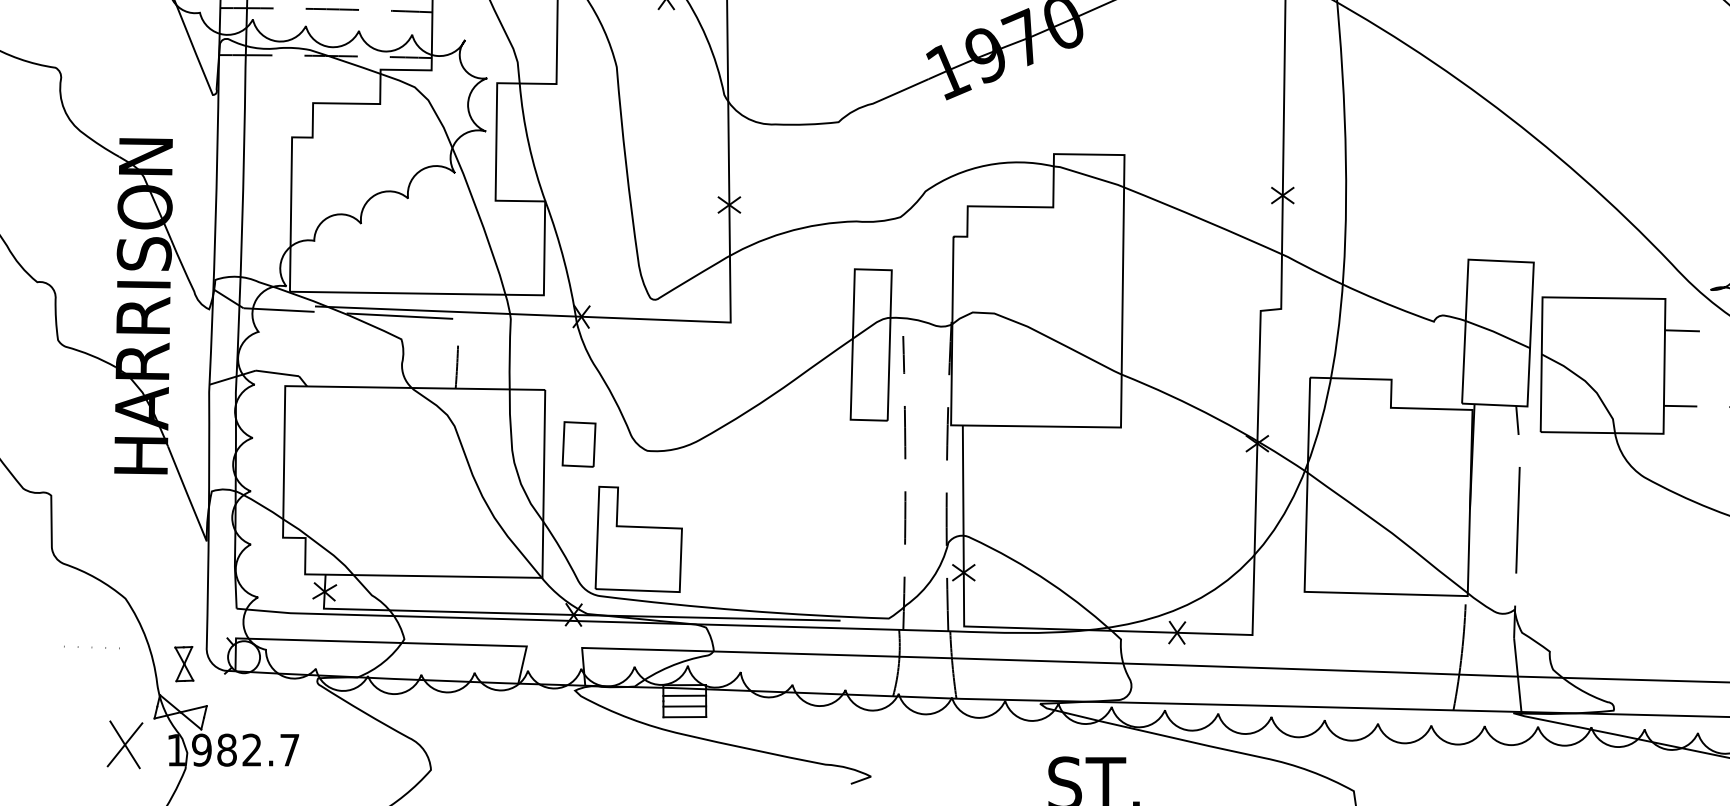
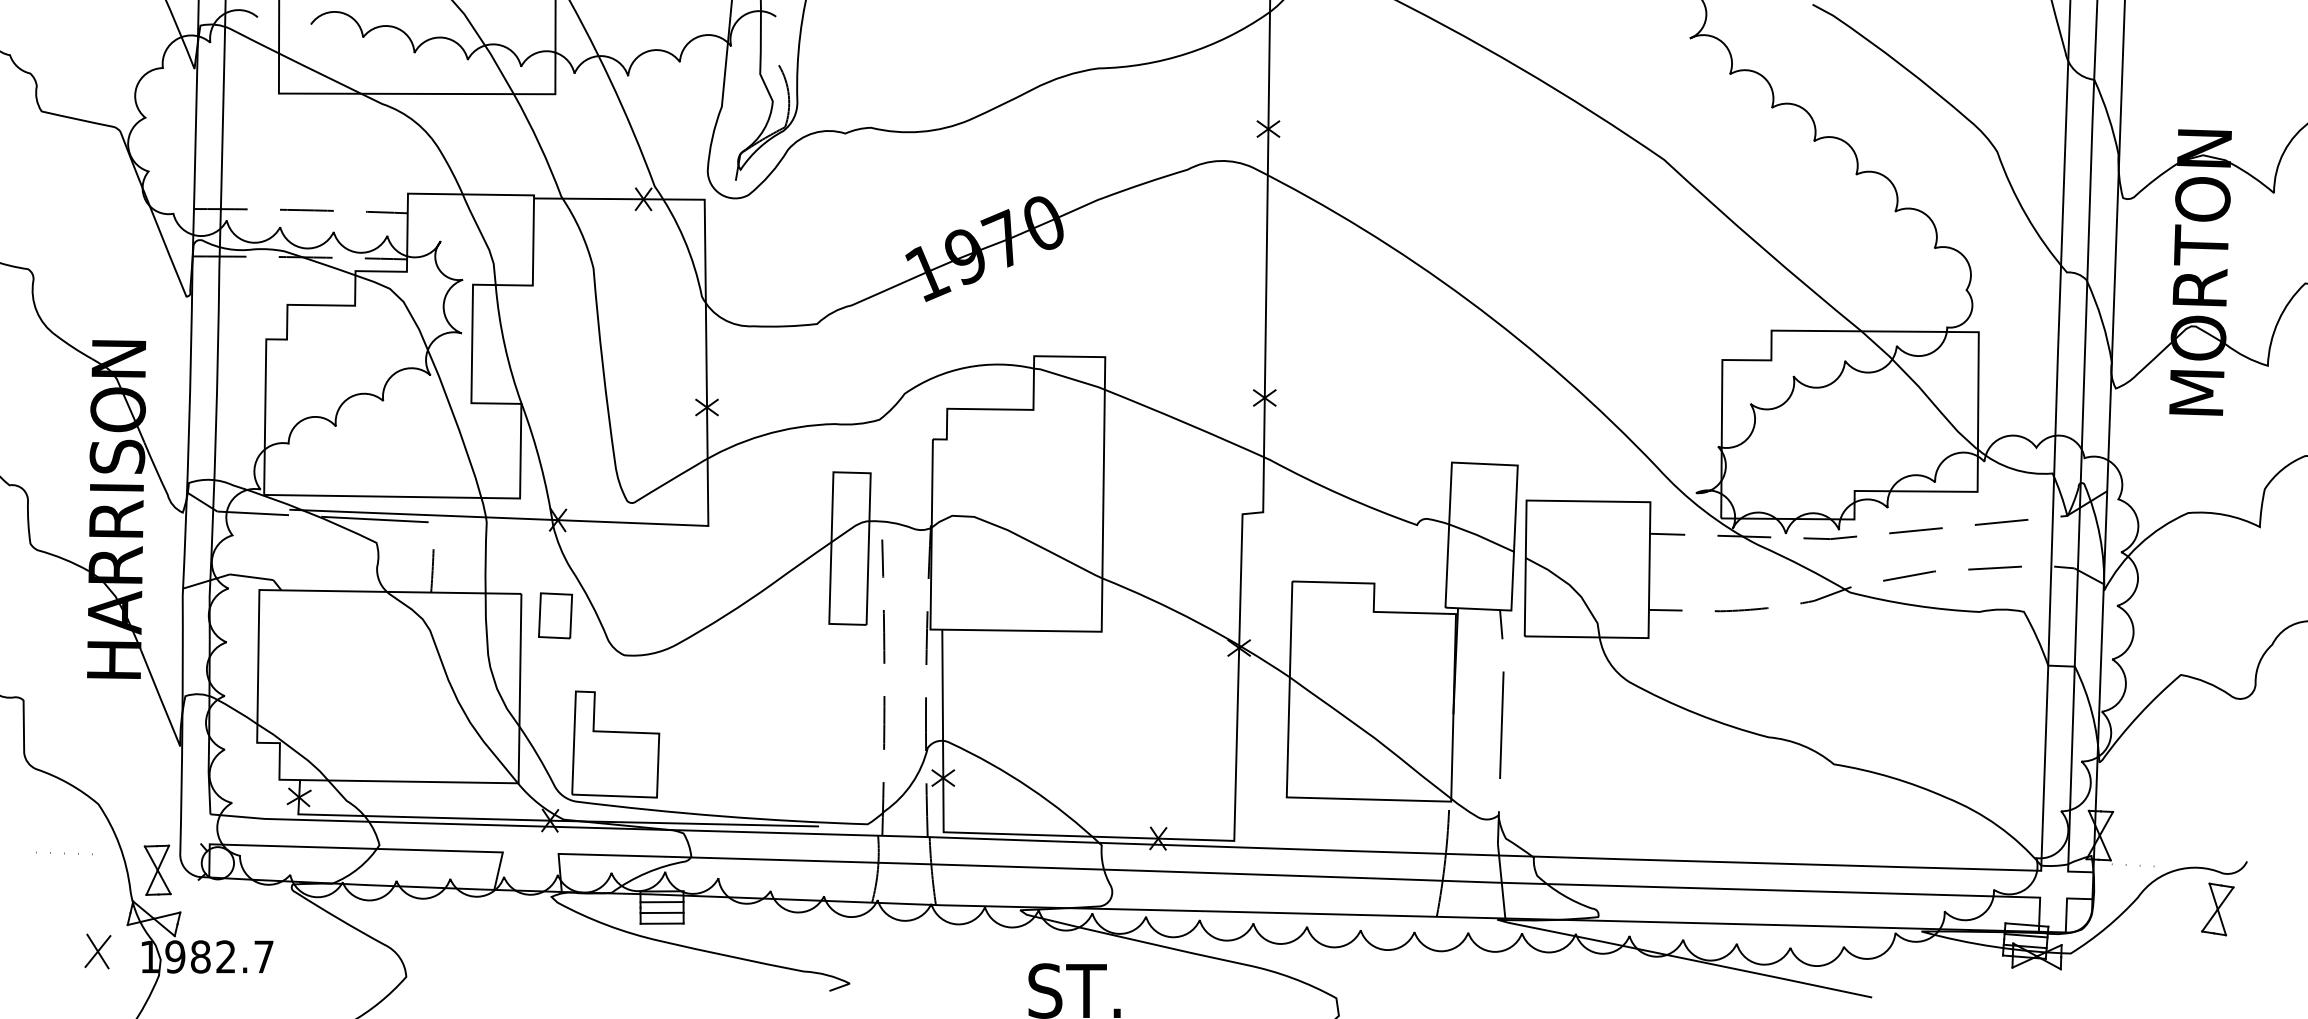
part: (579, 444) -> (555, 615), moved
part: (184, 663) -> (157, 869), size x1.43
part: (124, 744) -> (97, 951), size x0.71

